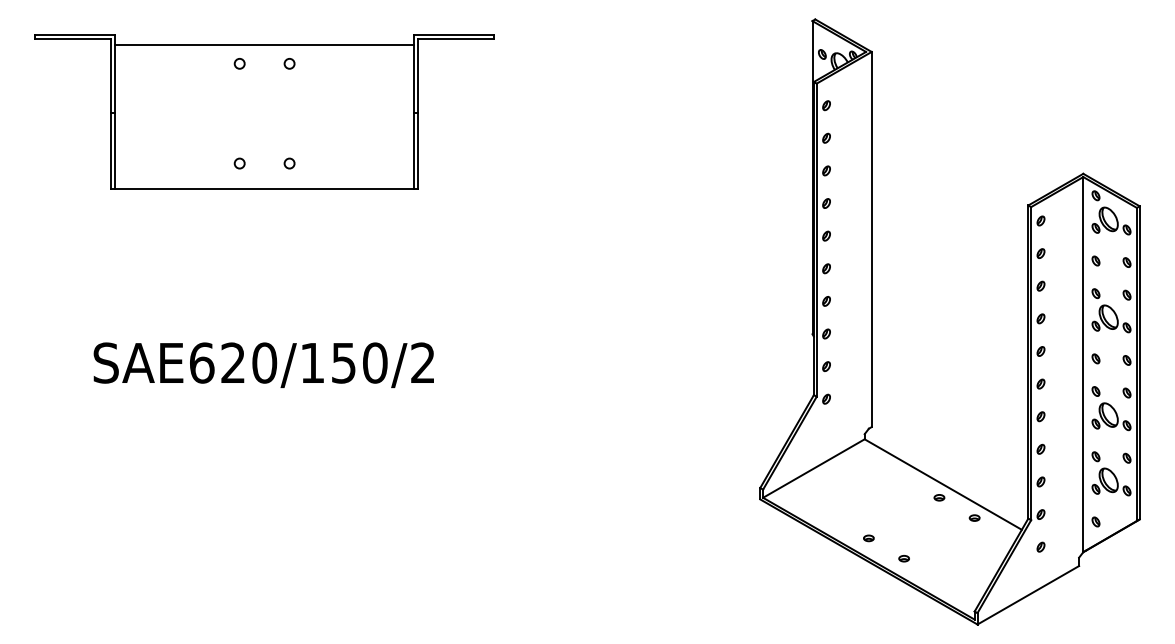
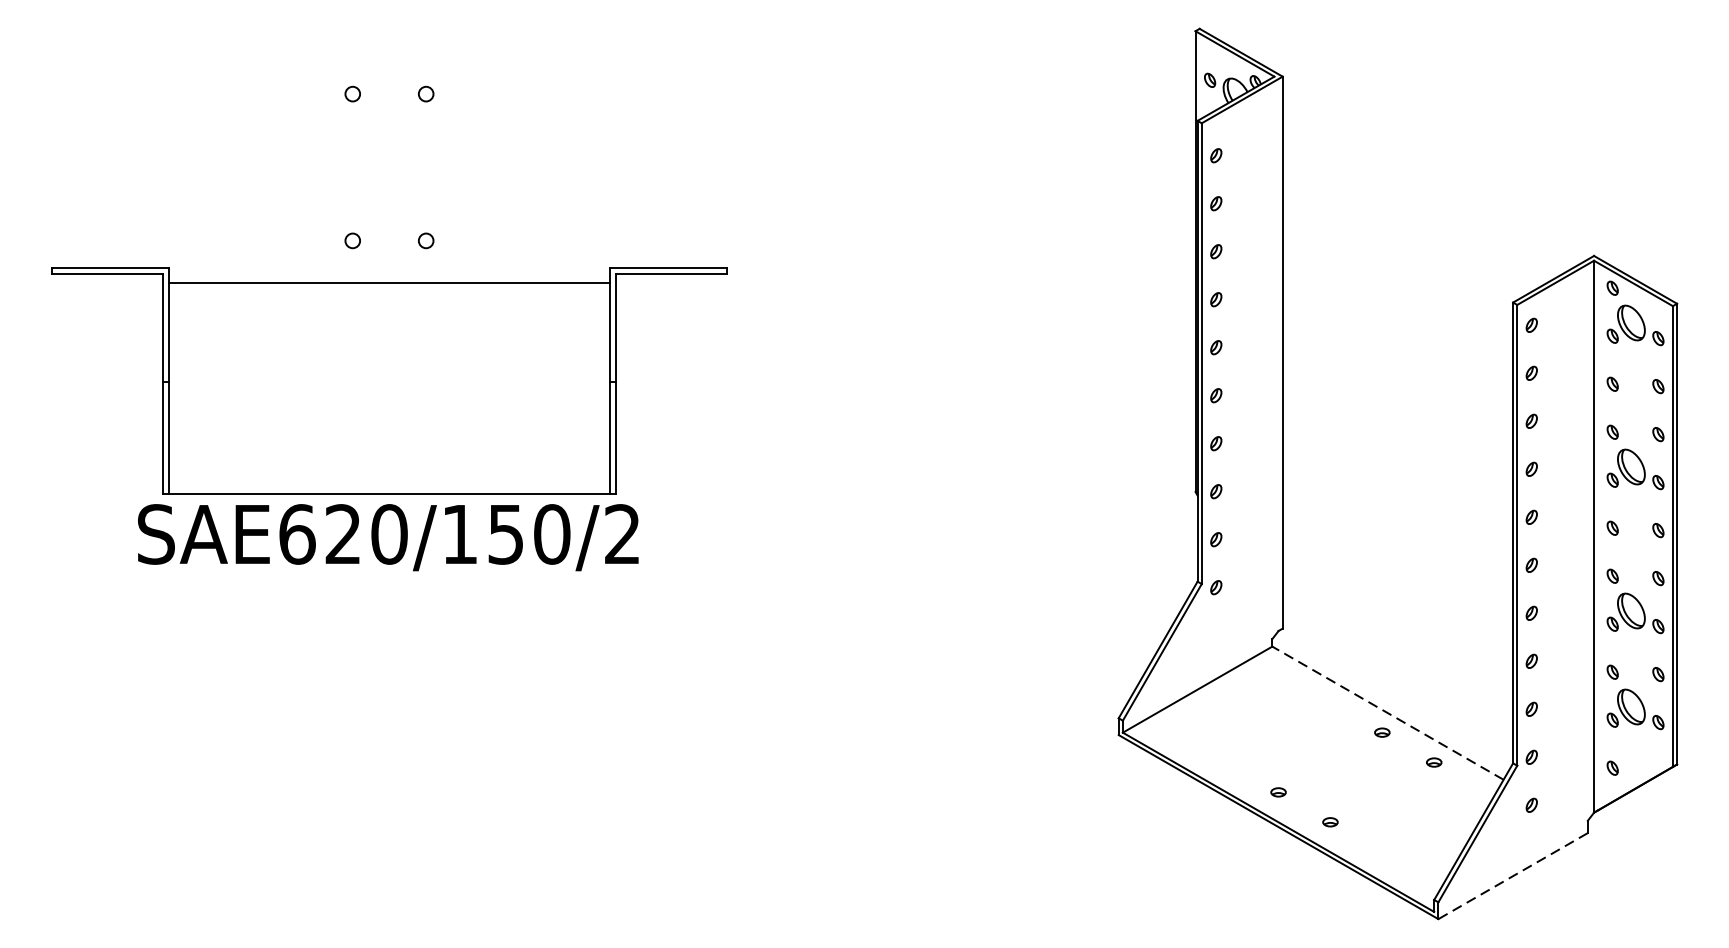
part: (264, 111) -> (389, 380), moved
line: (943, 484) -> (1388, 713), solid -> dashed
line: (1028, 595) -> (1513, 876), solid -> dashed

